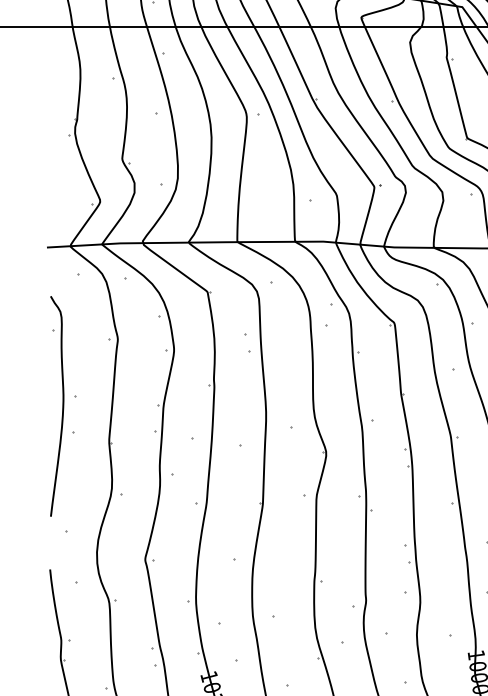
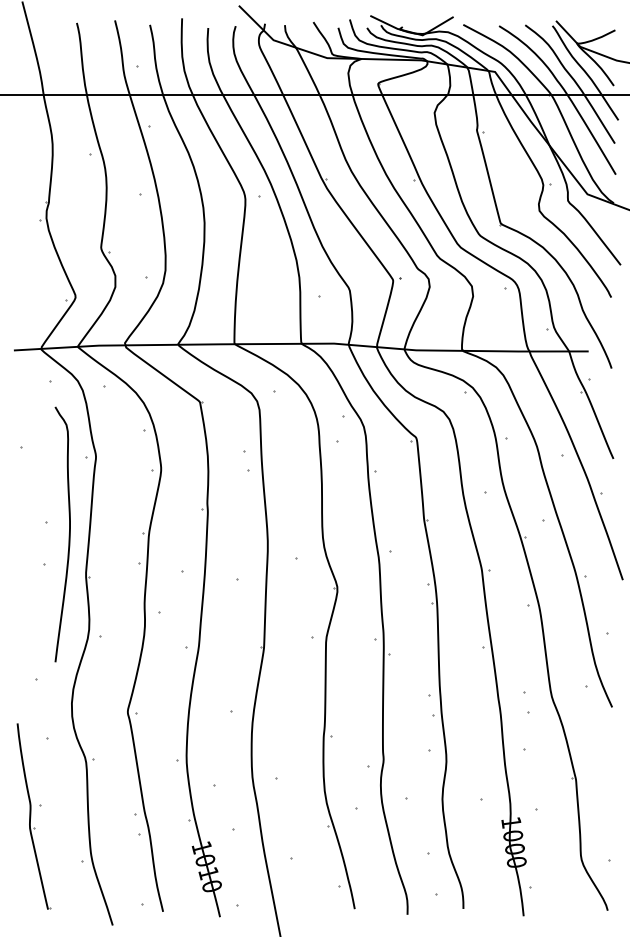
curve: (62, 406) -> (68, 534), moved

